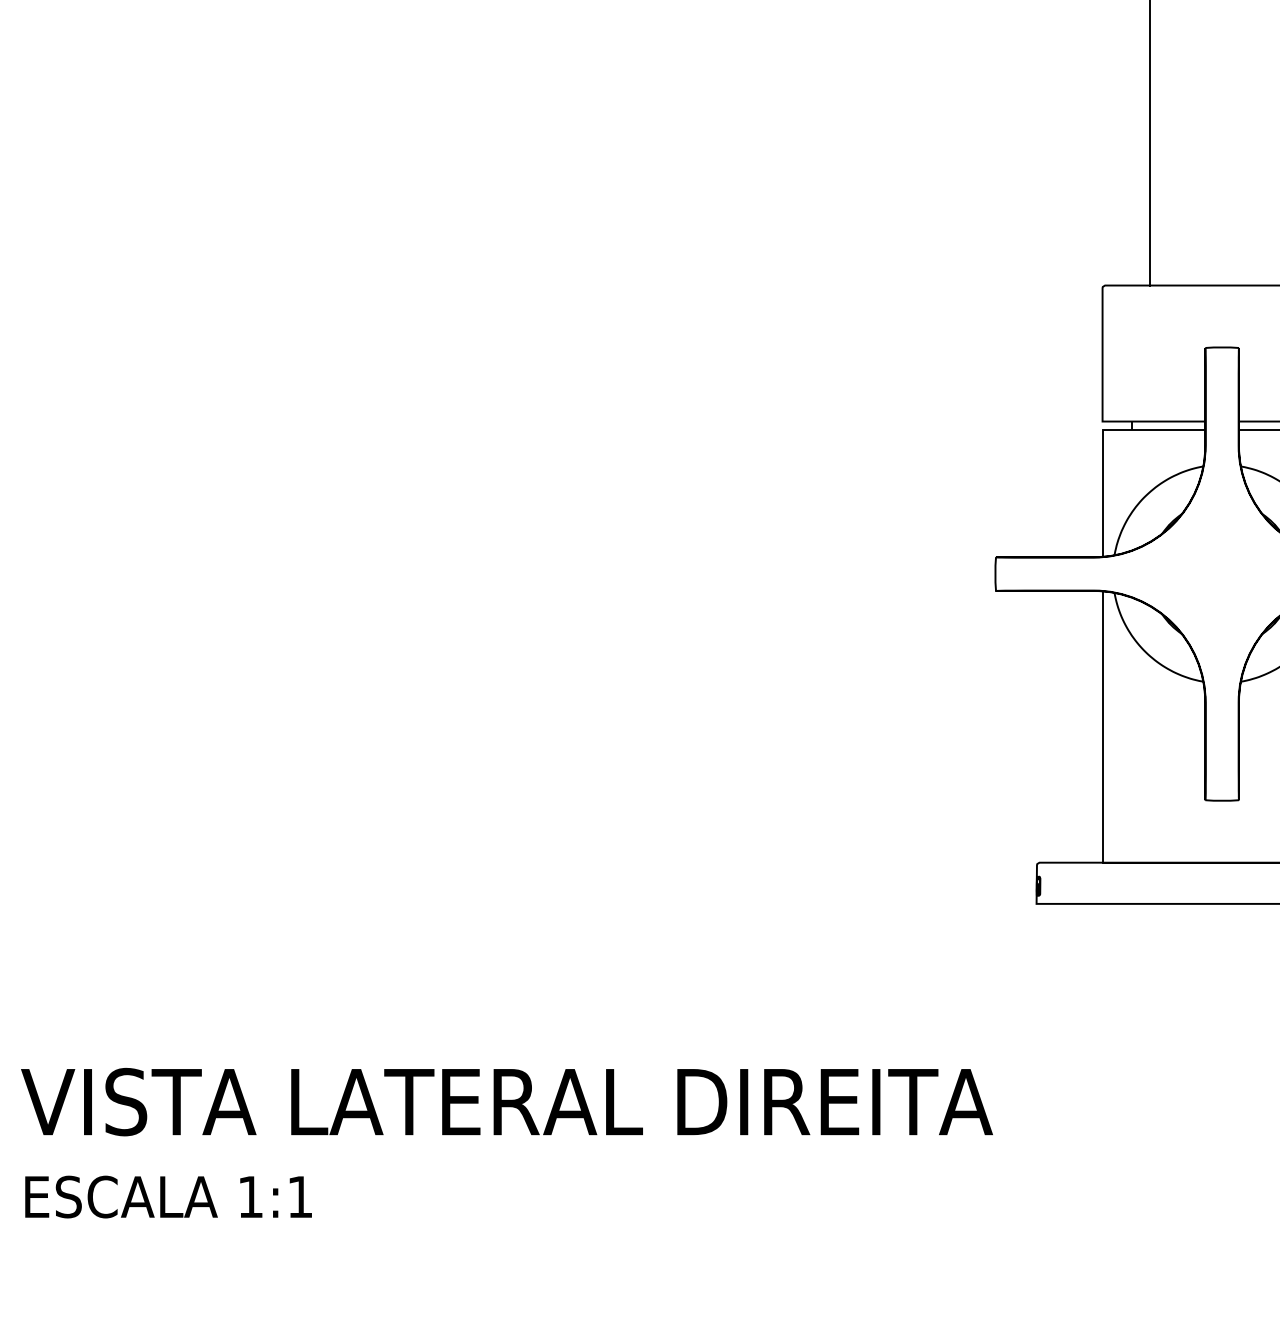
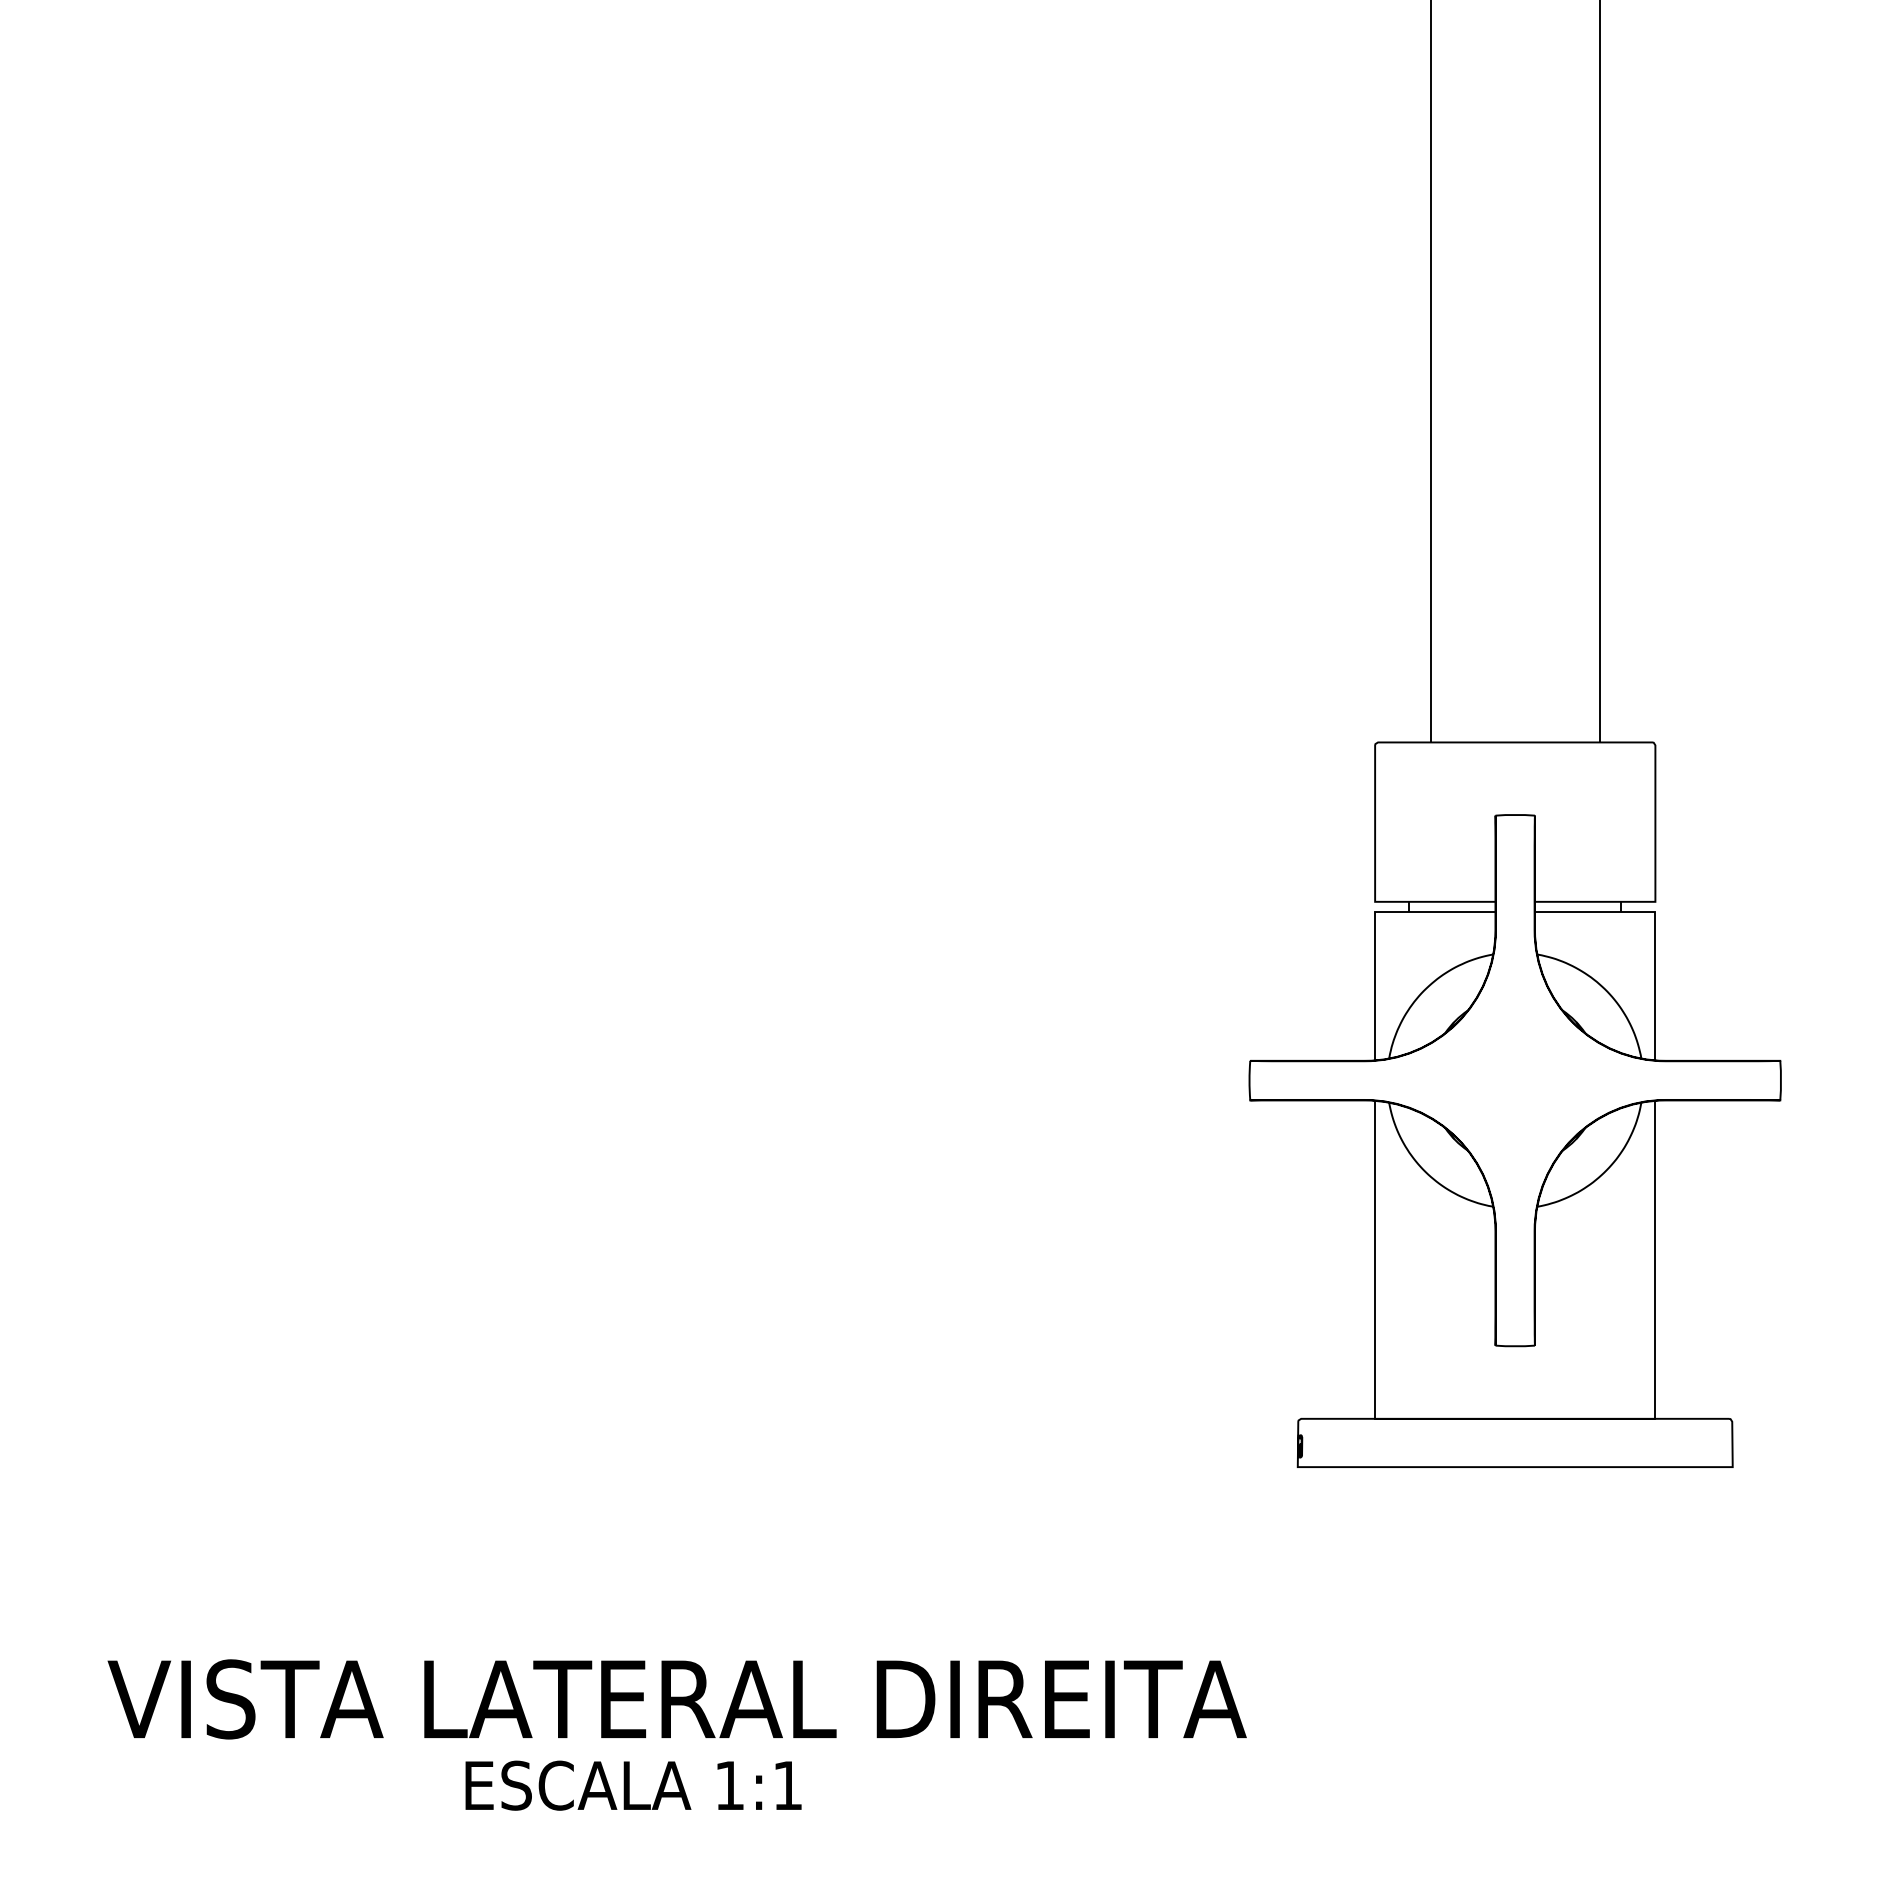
text: (168, 1196) -> (633, 1785), moved

